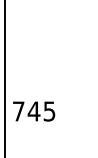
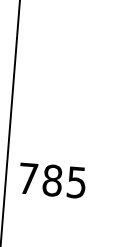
text: (33, 111) -> (51, 180), 745 -> 785

